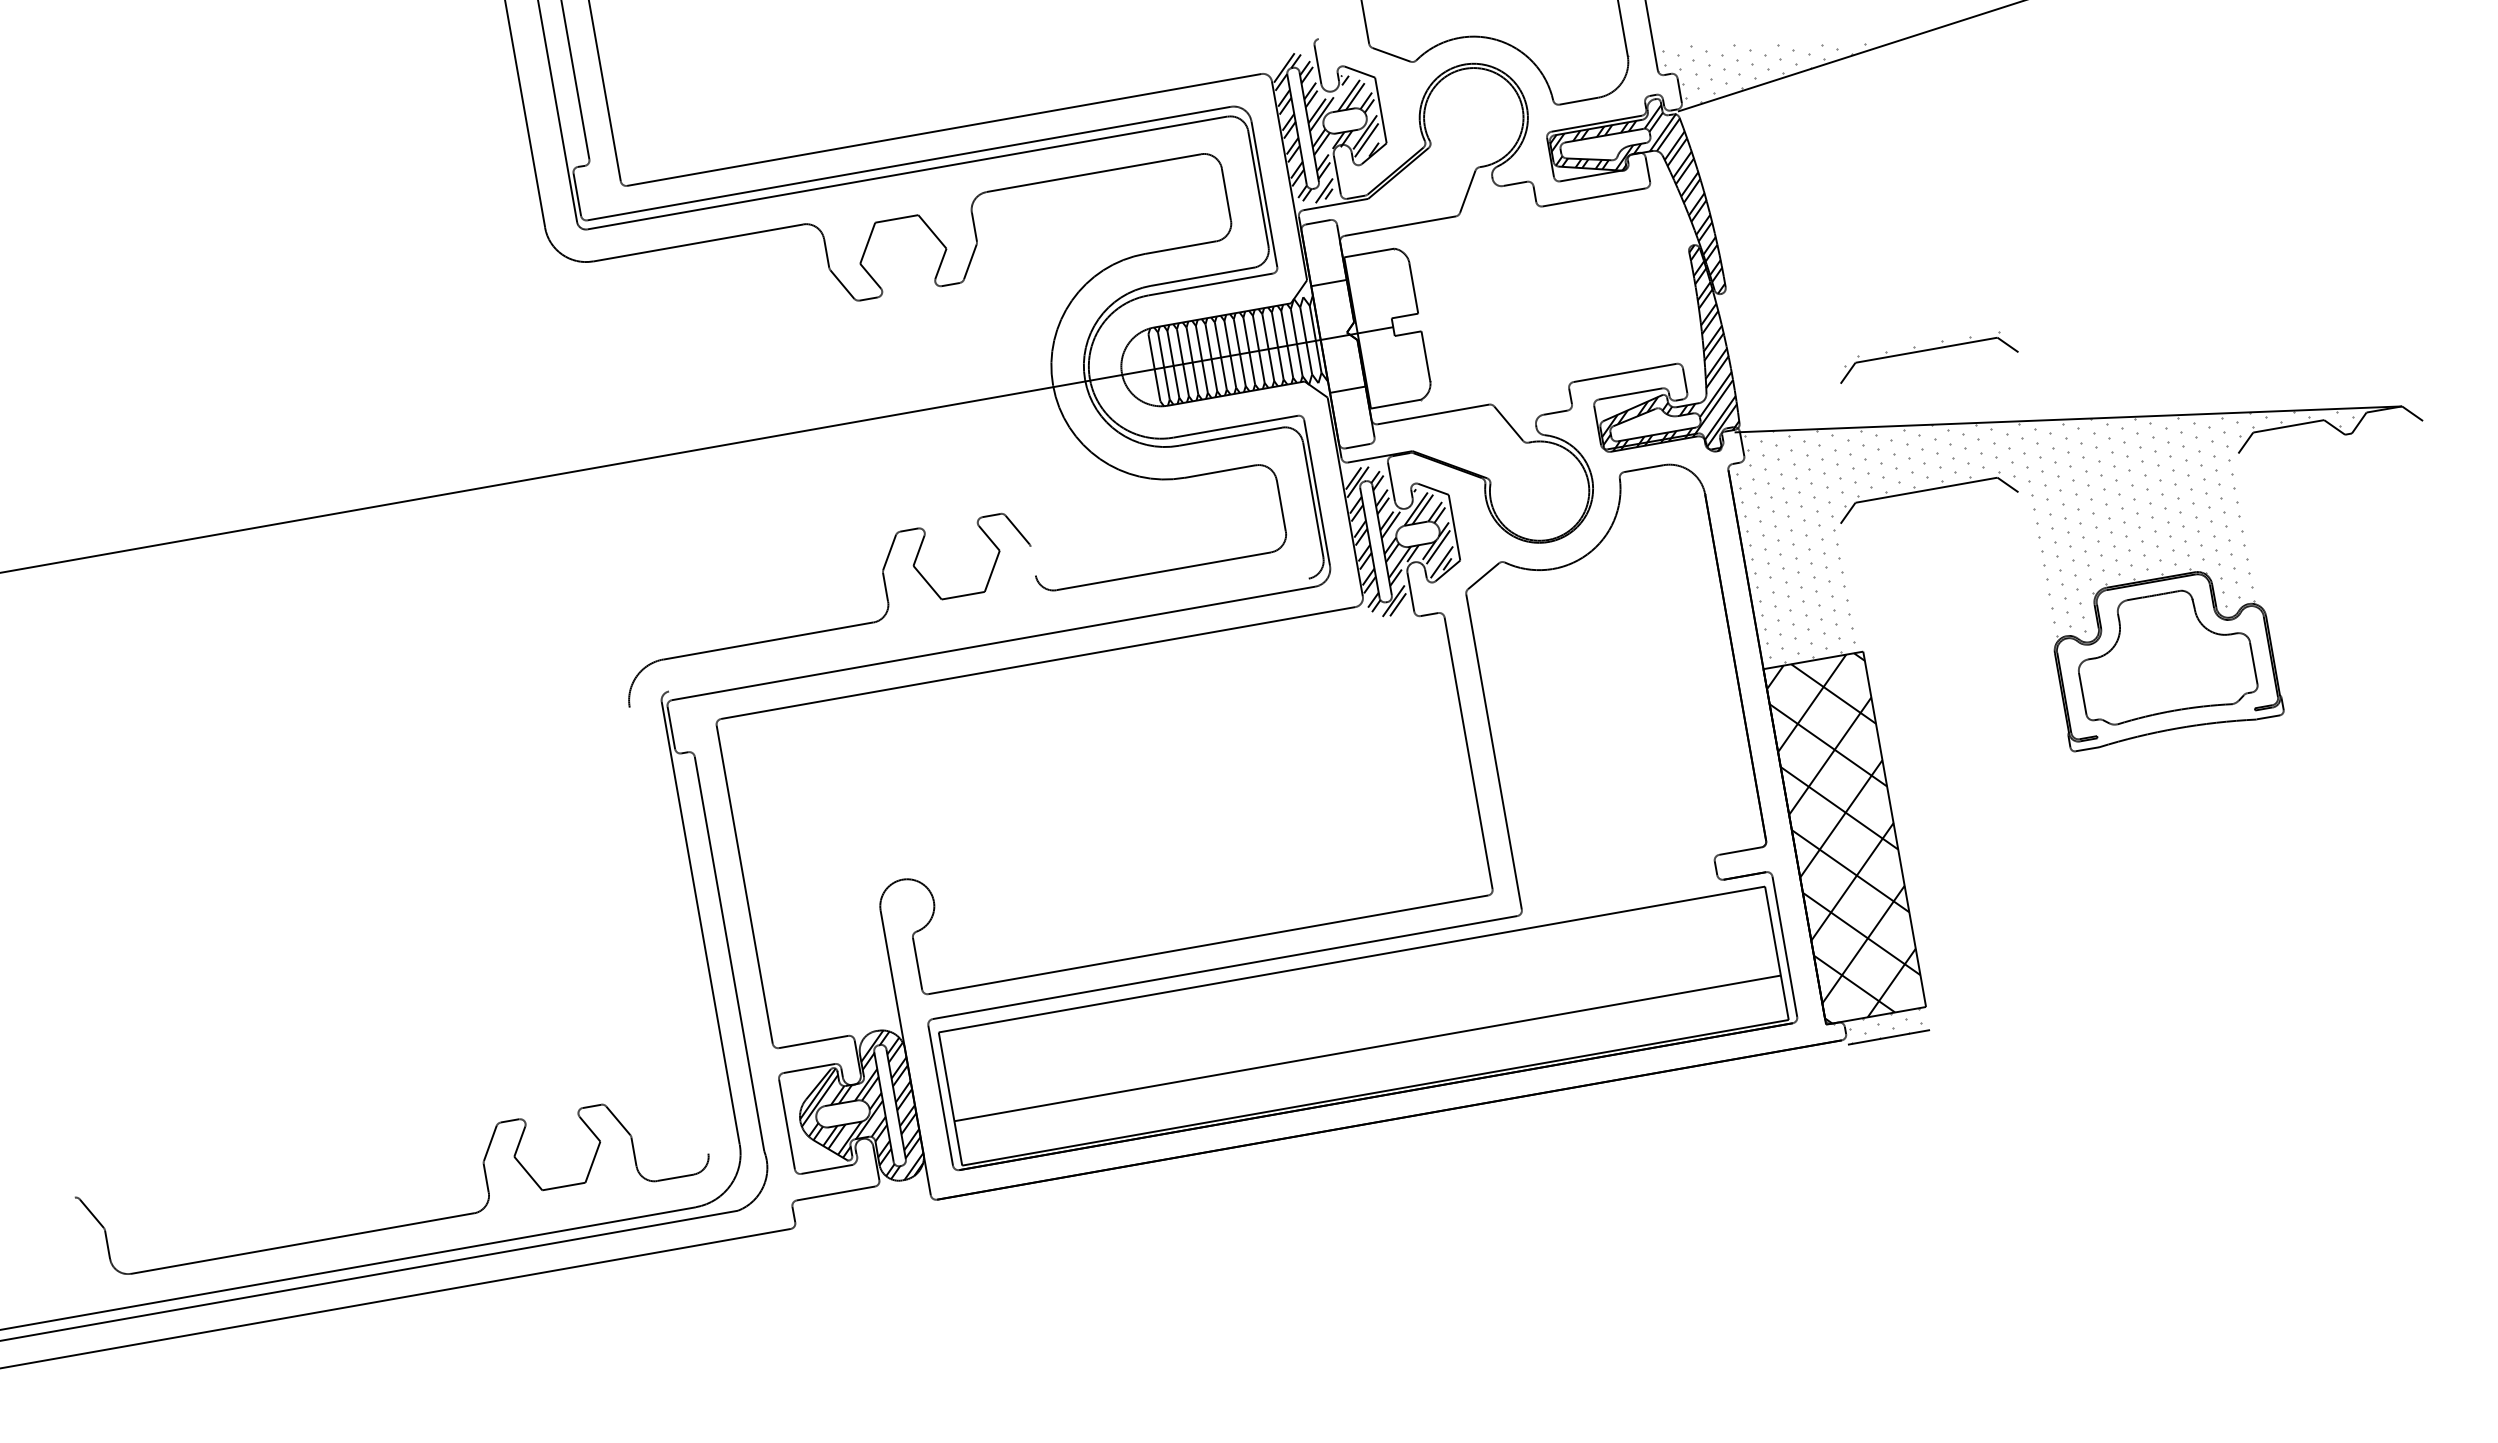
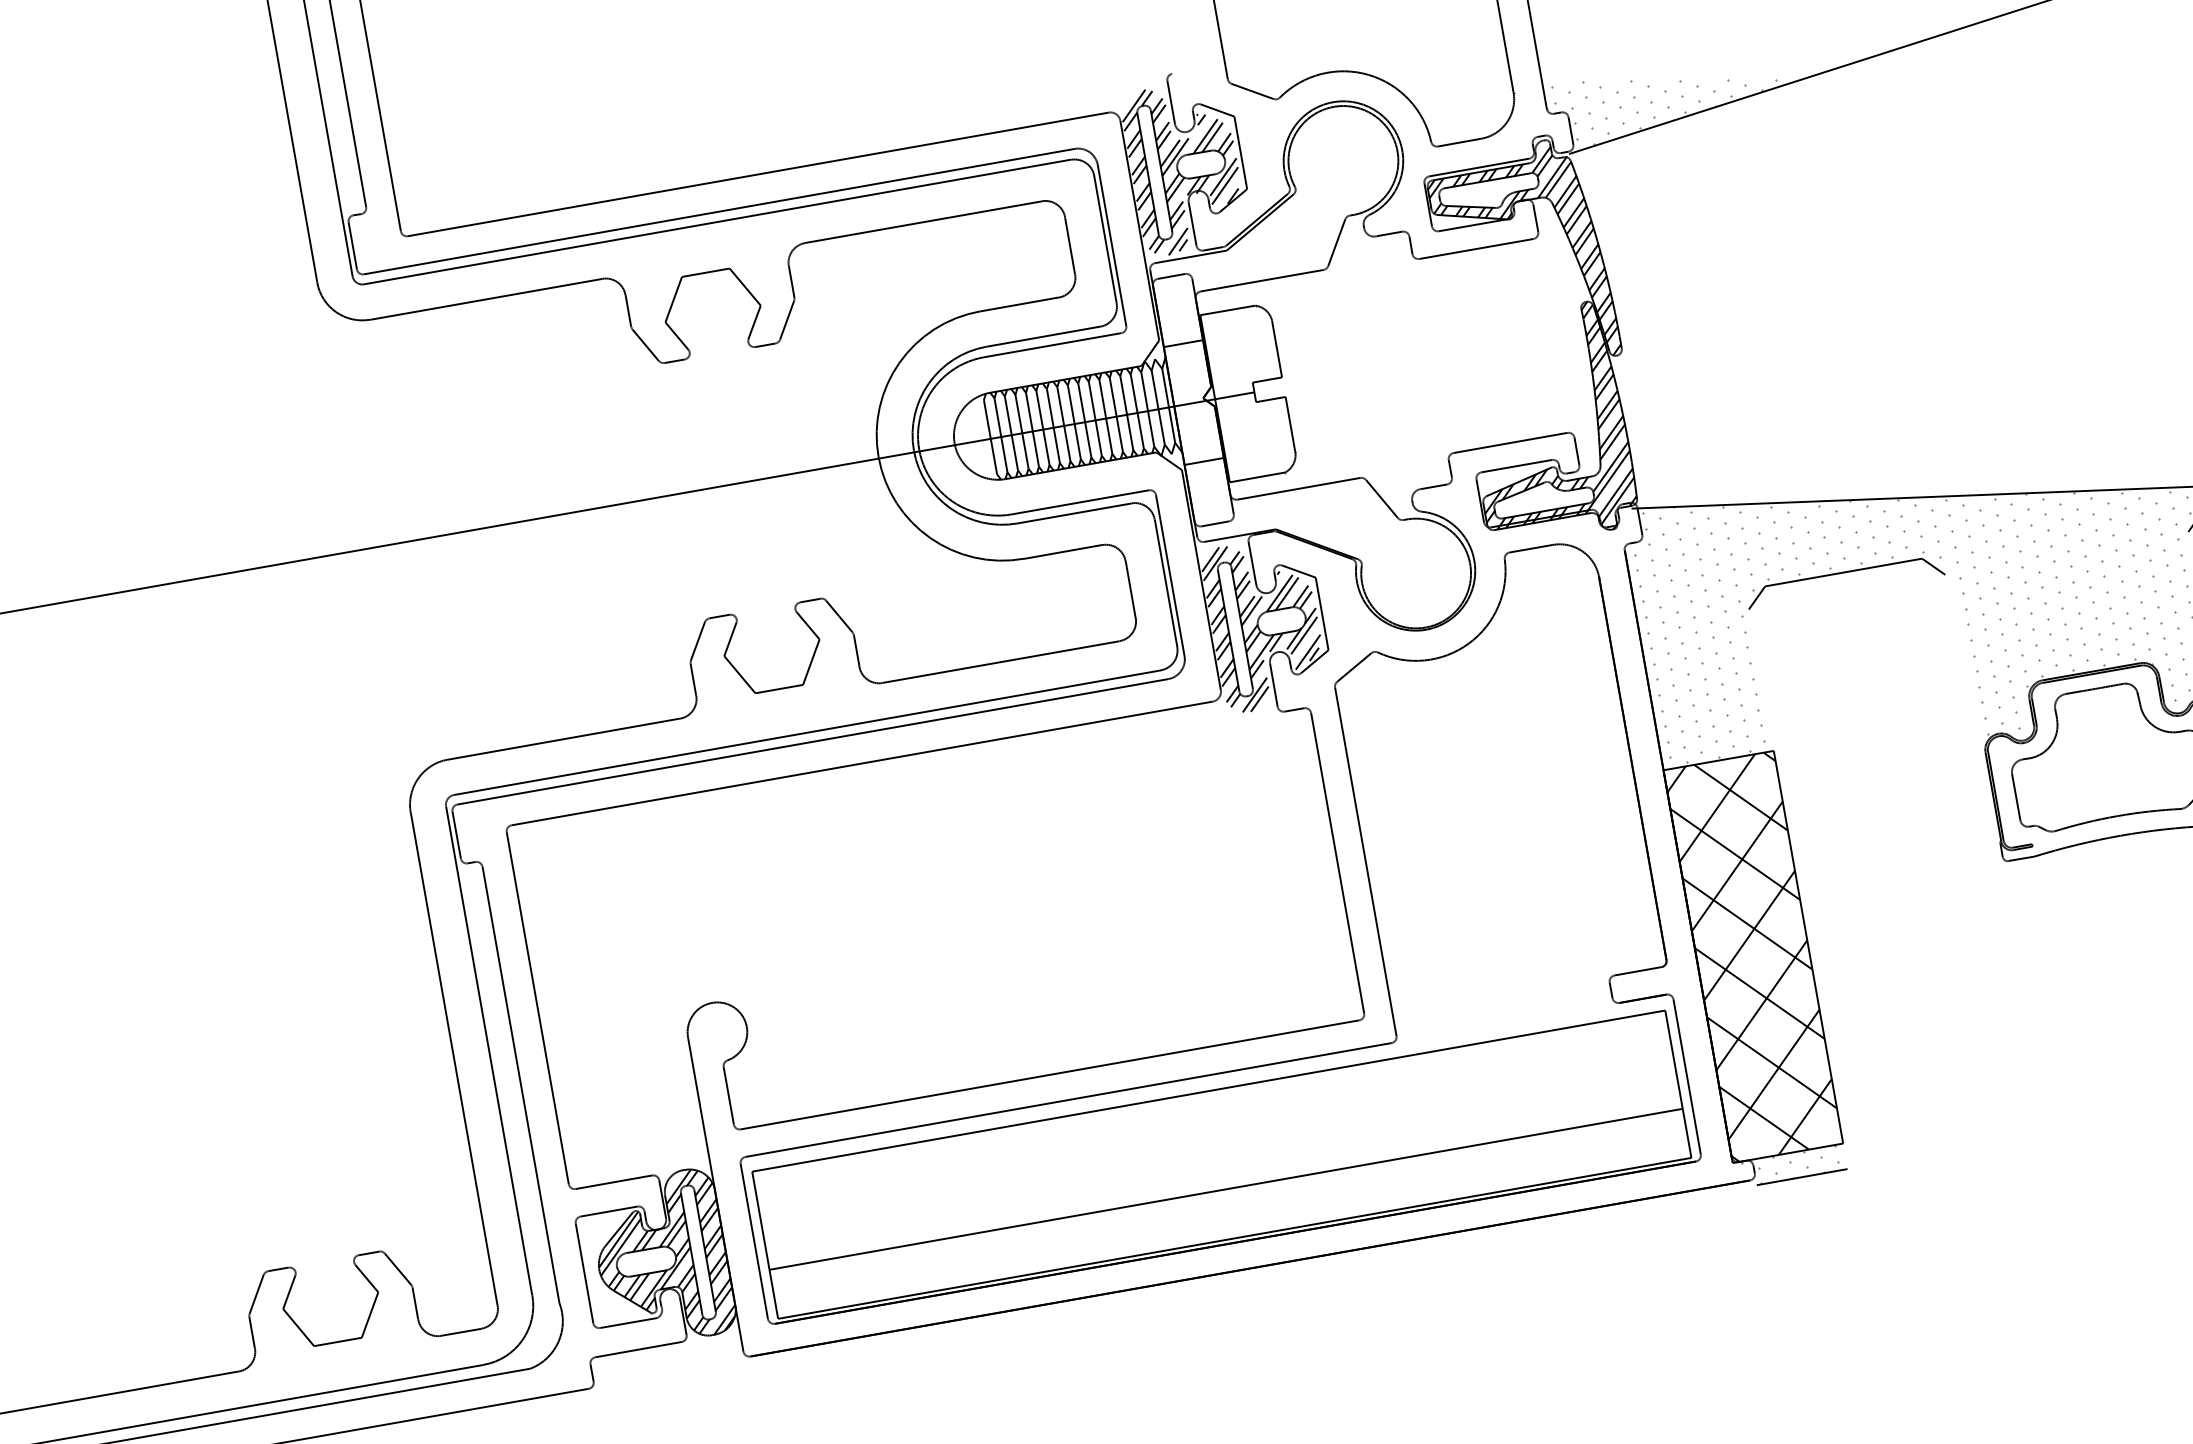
part: (1926, 351) -> (1843, 419), removed
line: (1032, 560) -> (855, 650), added
line: (988, 634) -> (807, 731), added
line: (668, 930) -> (453, 1059), added

